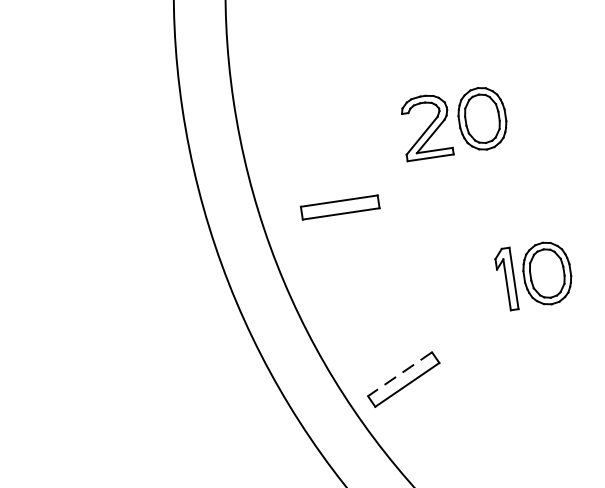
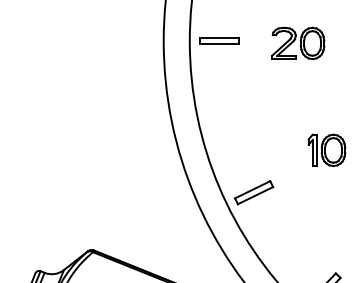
part: (454, 122) -> (298, 43), moved
part: (340, 205) -> (219, 40), moved
line: (399, 373) -> (252, 189), dashed -> solid

